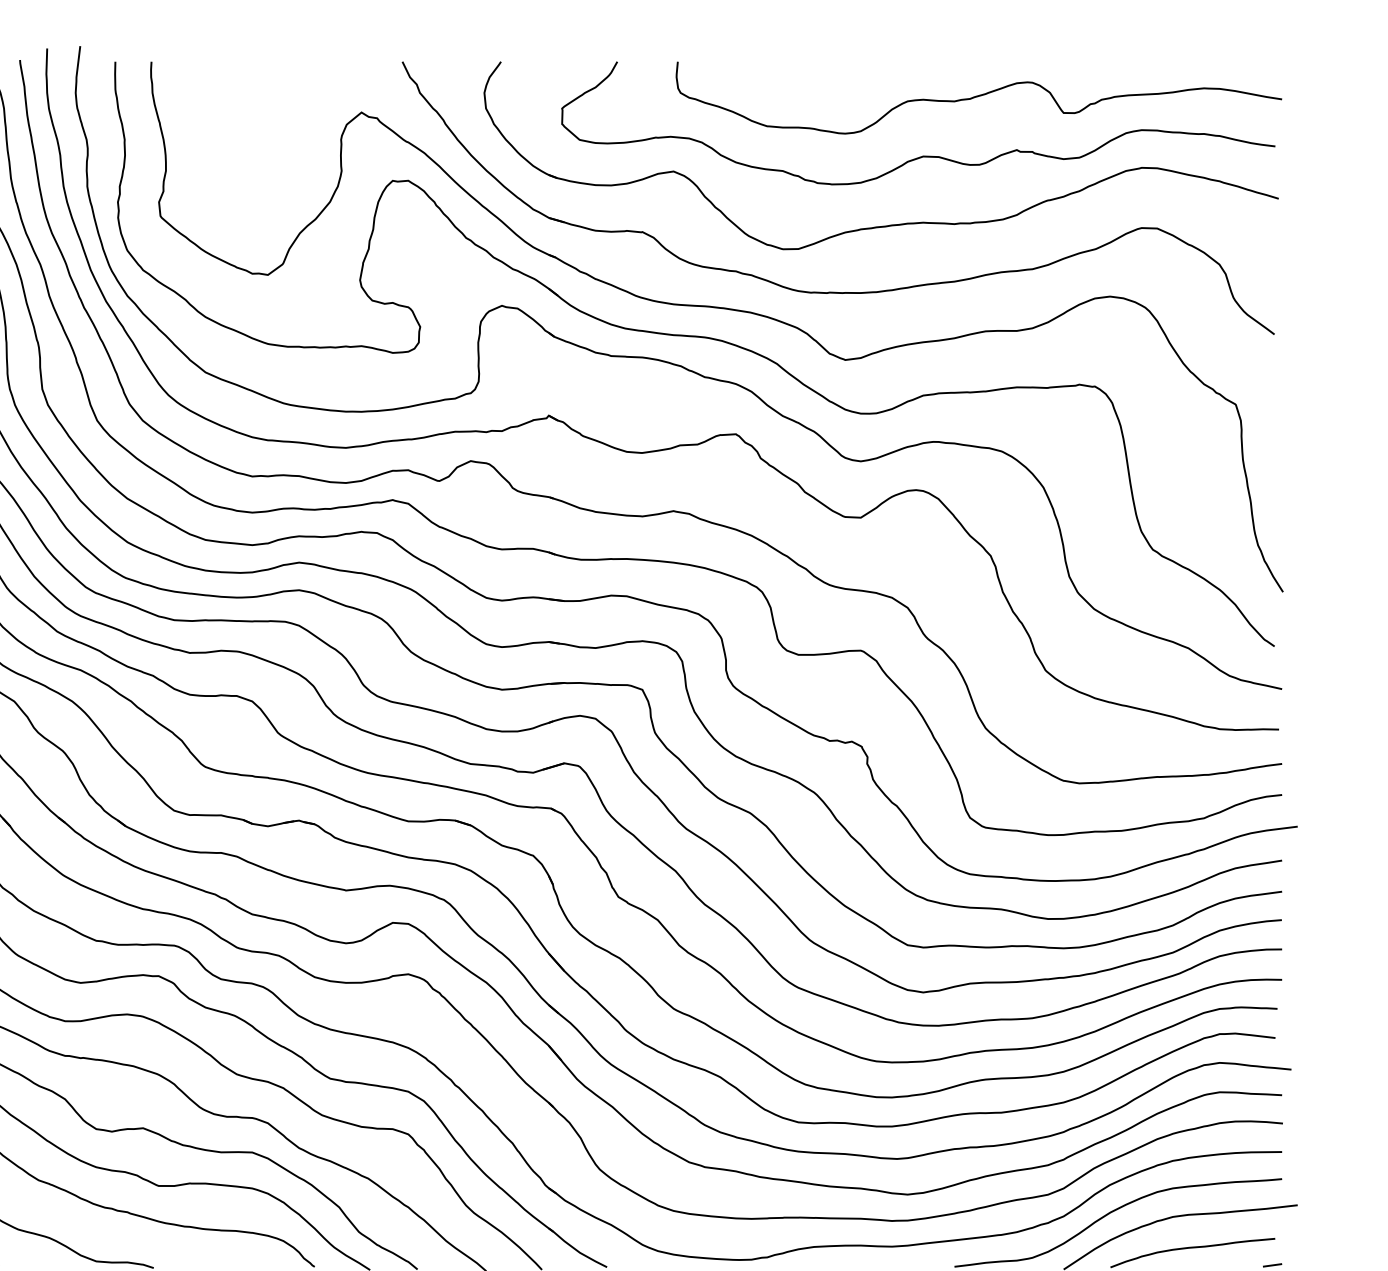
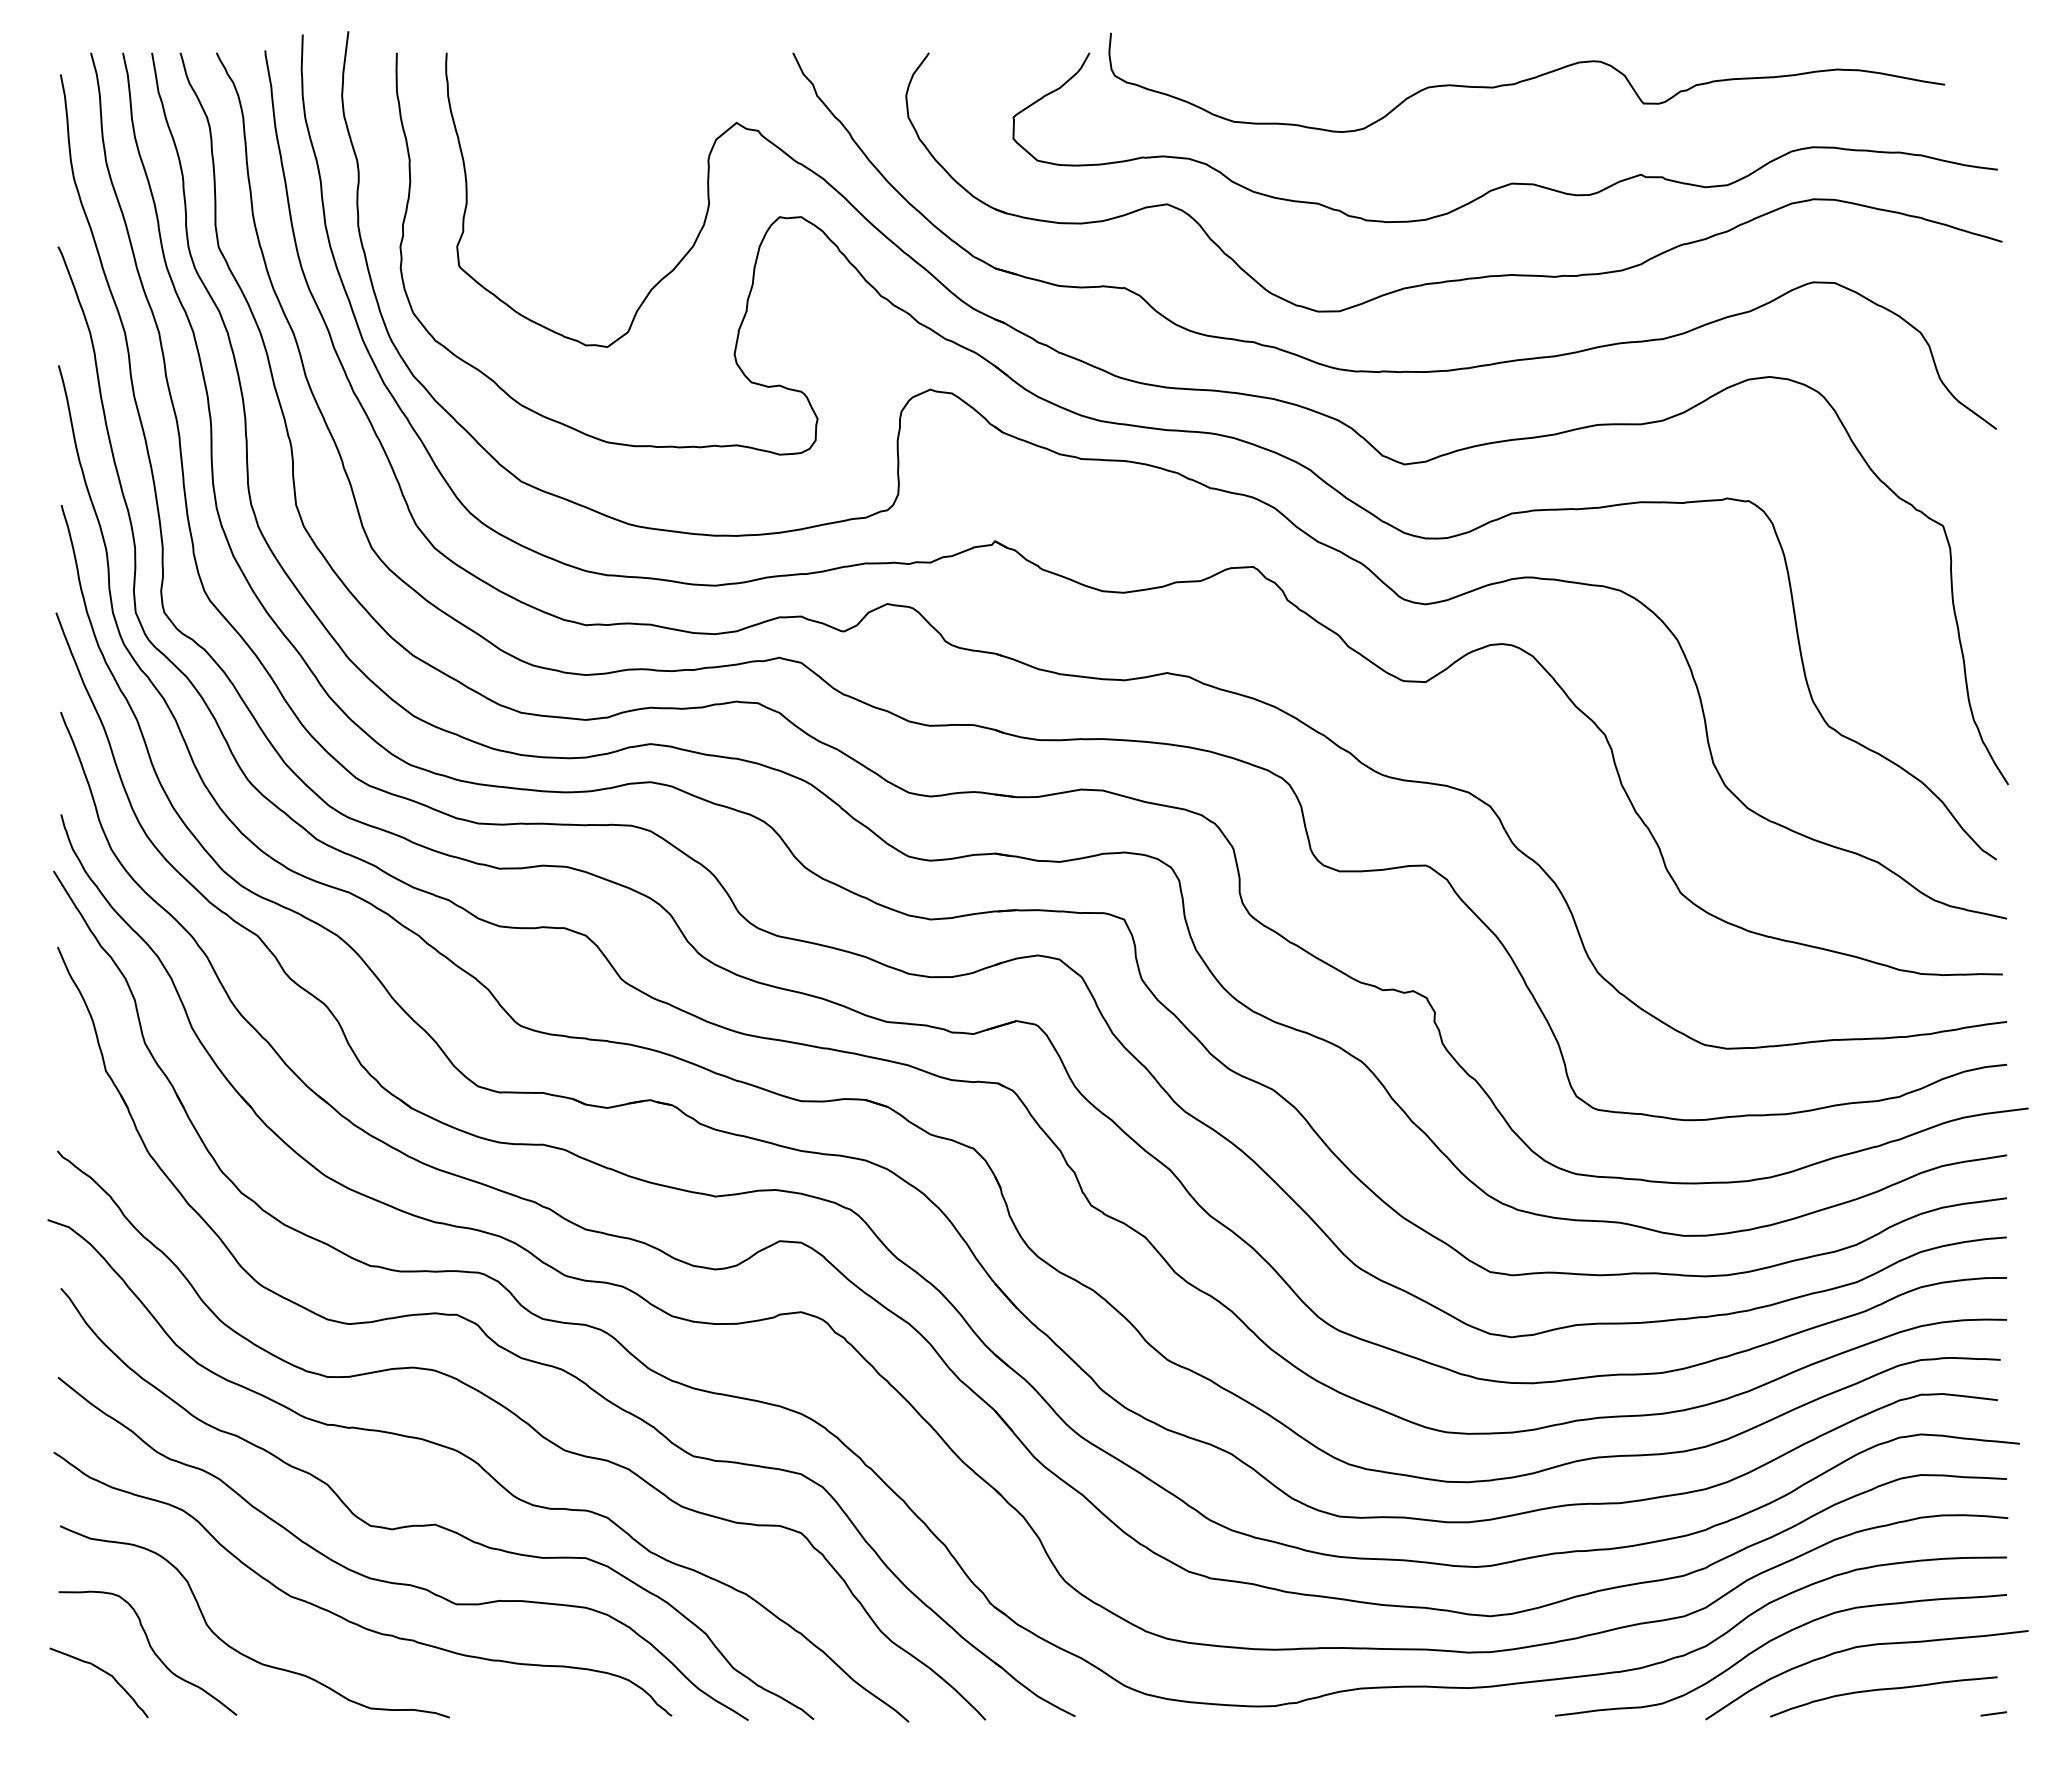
curve: (978, 97) -> (1525, 81), moved

